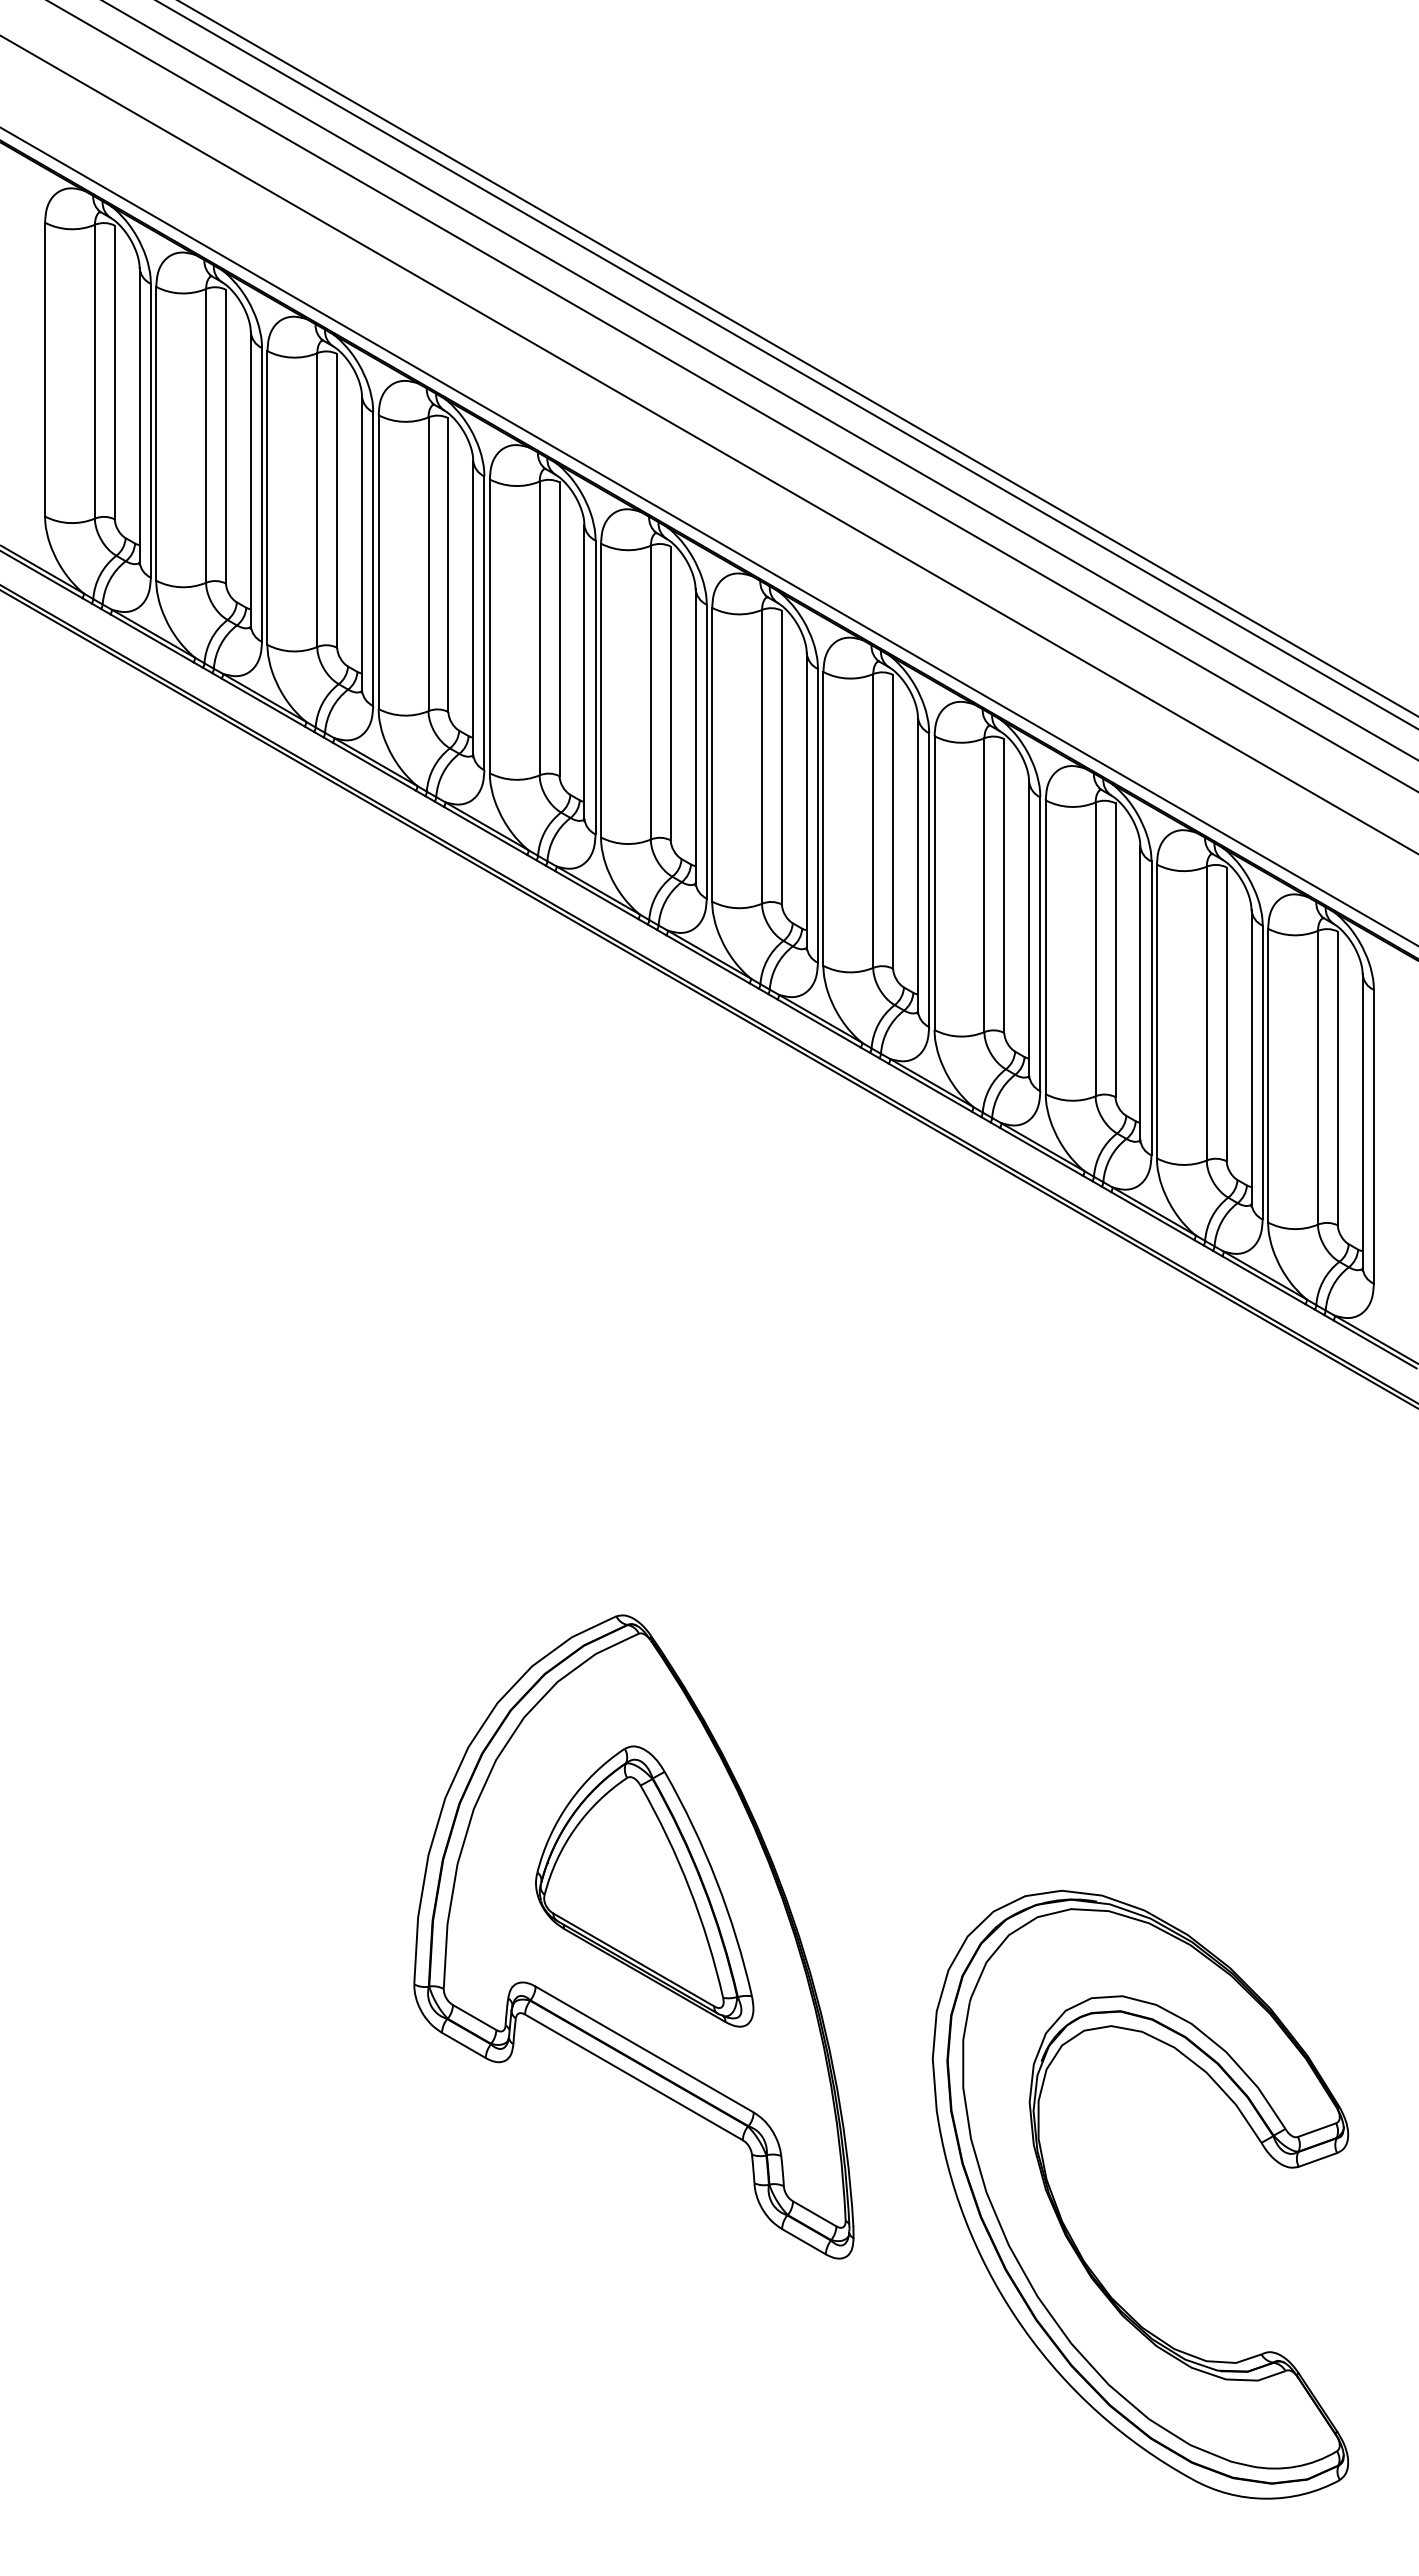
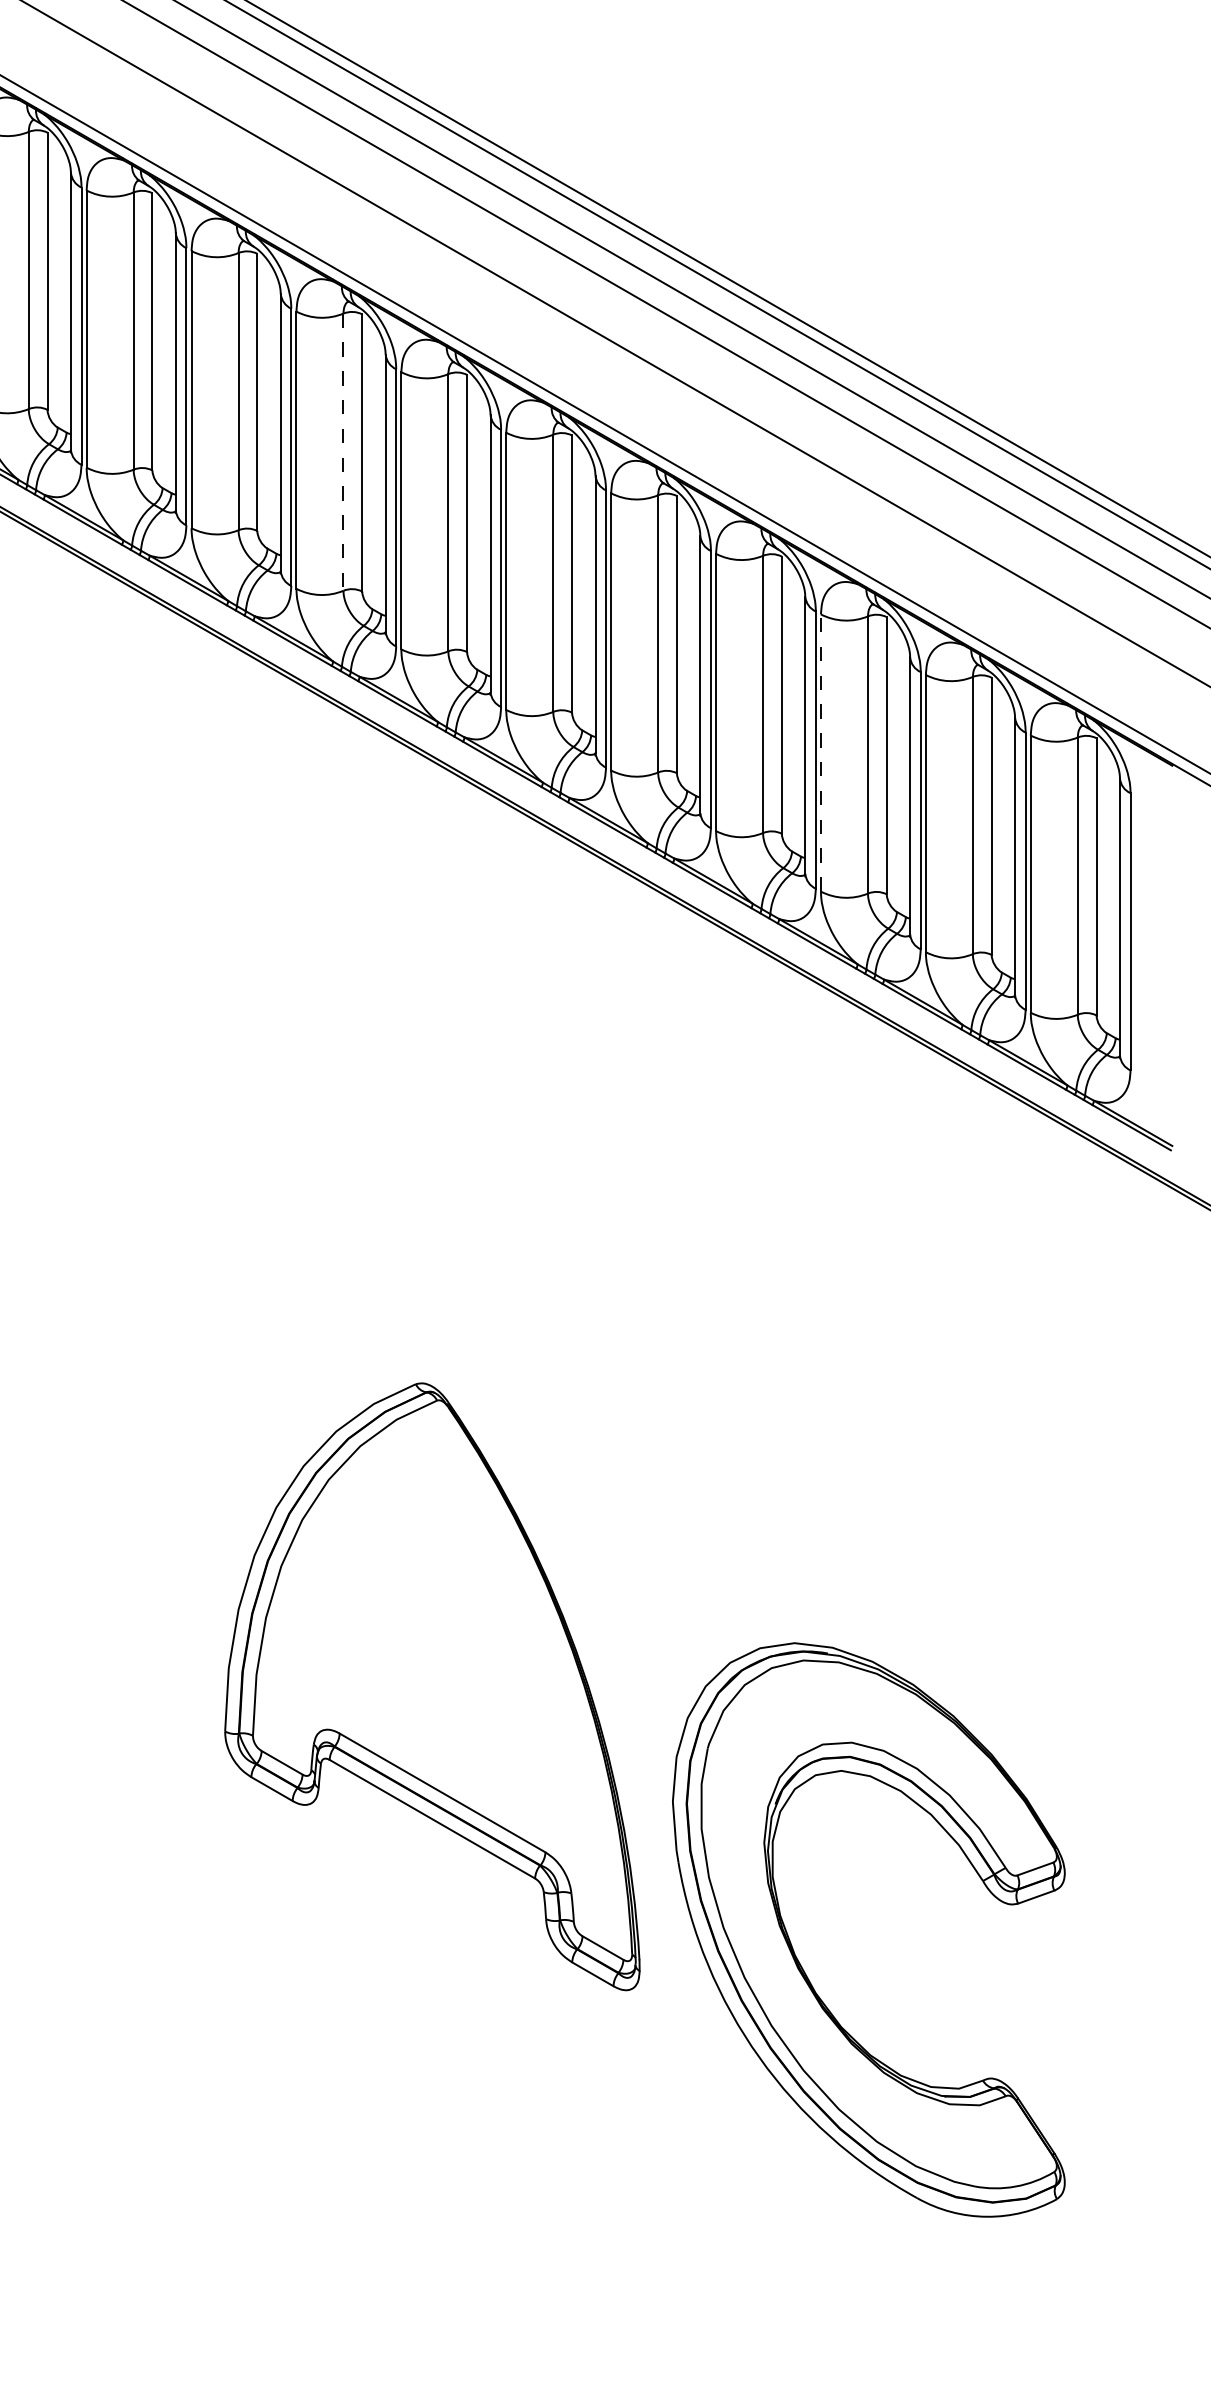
line: (539, 628) -> (343, 452), solid -> dashed
line: (1045, 947) -> (820, 753), solid -> dashed
part: (644, 1886) -> (442, 1639), removed
part: (1068, 2230) -> (800, 1963), moved

